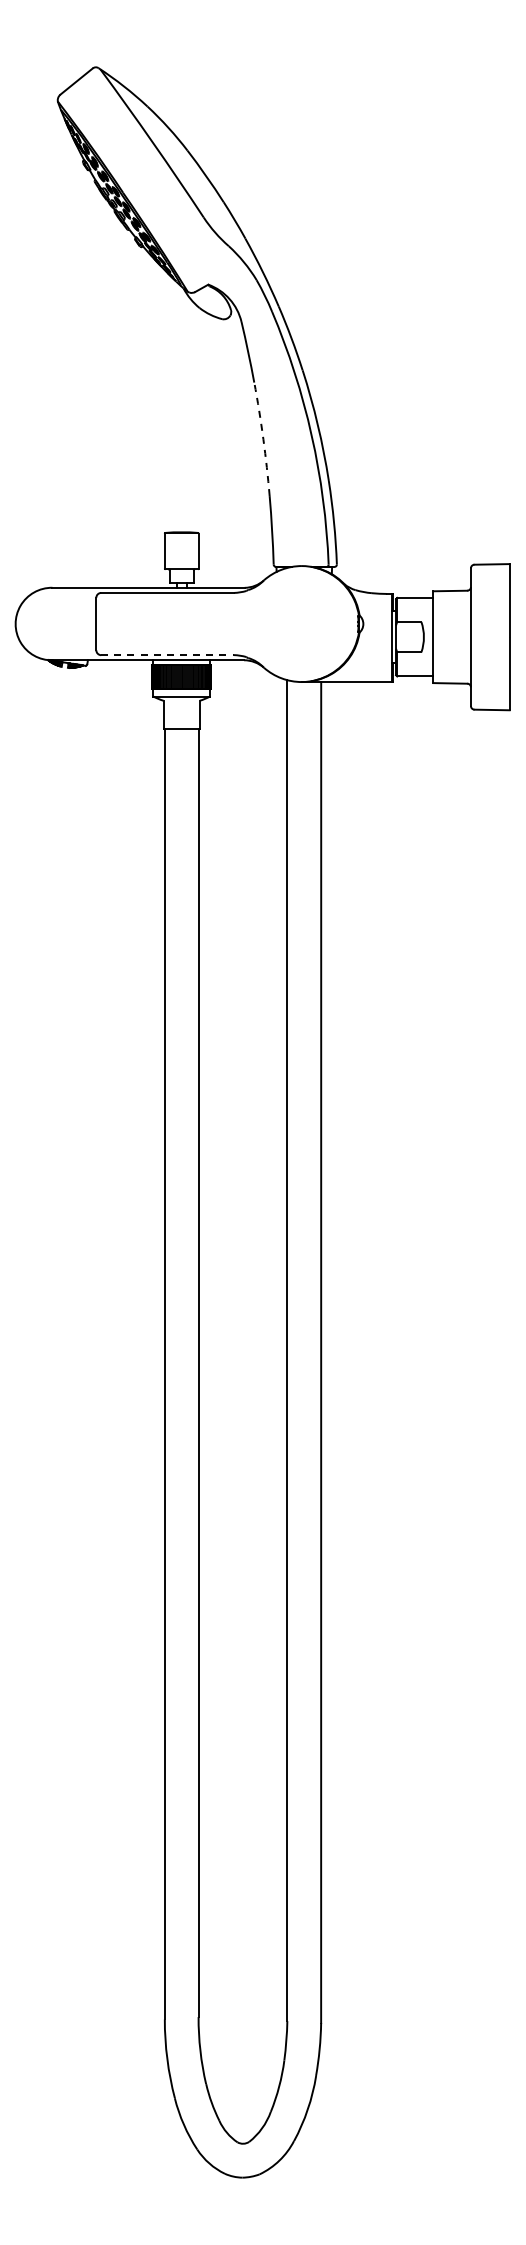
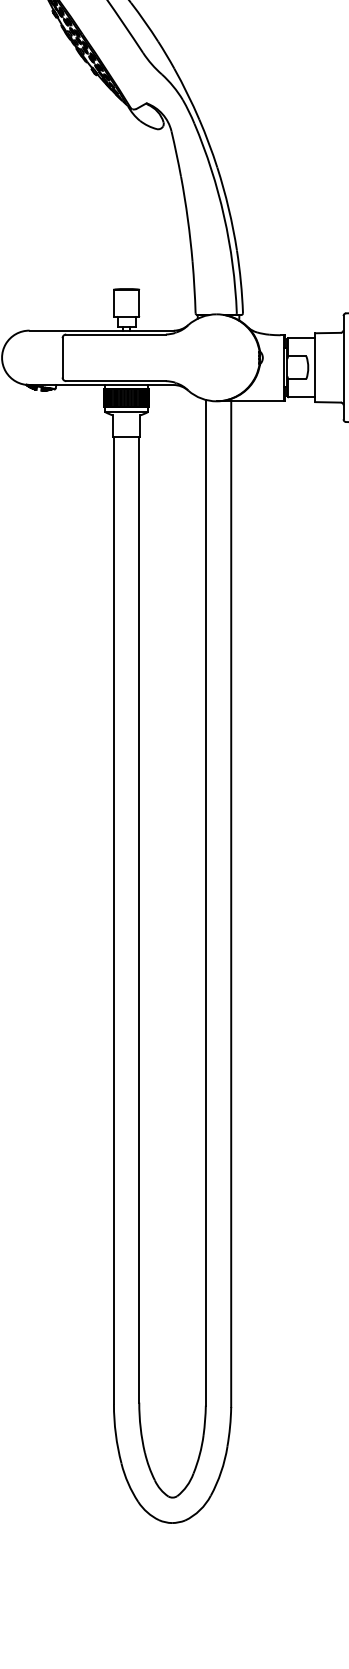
arc: (263, 439) -> (187, 219), dashed -> solid
line: (168, 655) -> (116, 381), dashed -> solid

